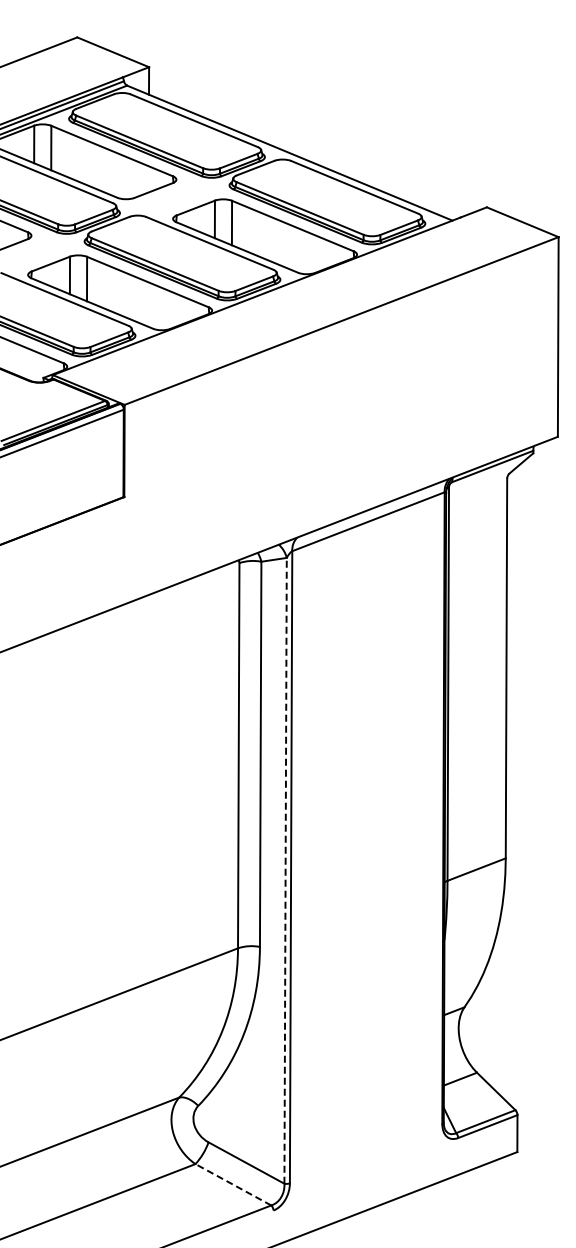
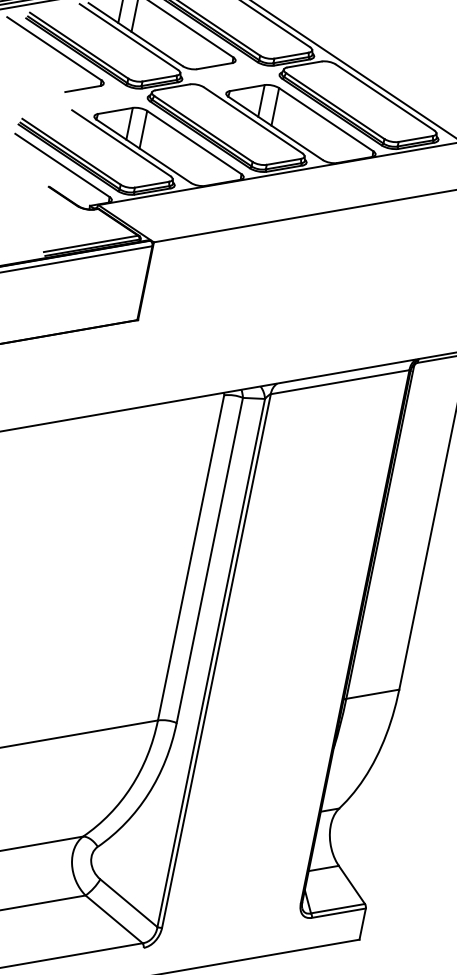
line: (285, 870) -> (211, 662), dashed -> solid
line: (232, 1184) -> (113, 919), dashed -> solid

